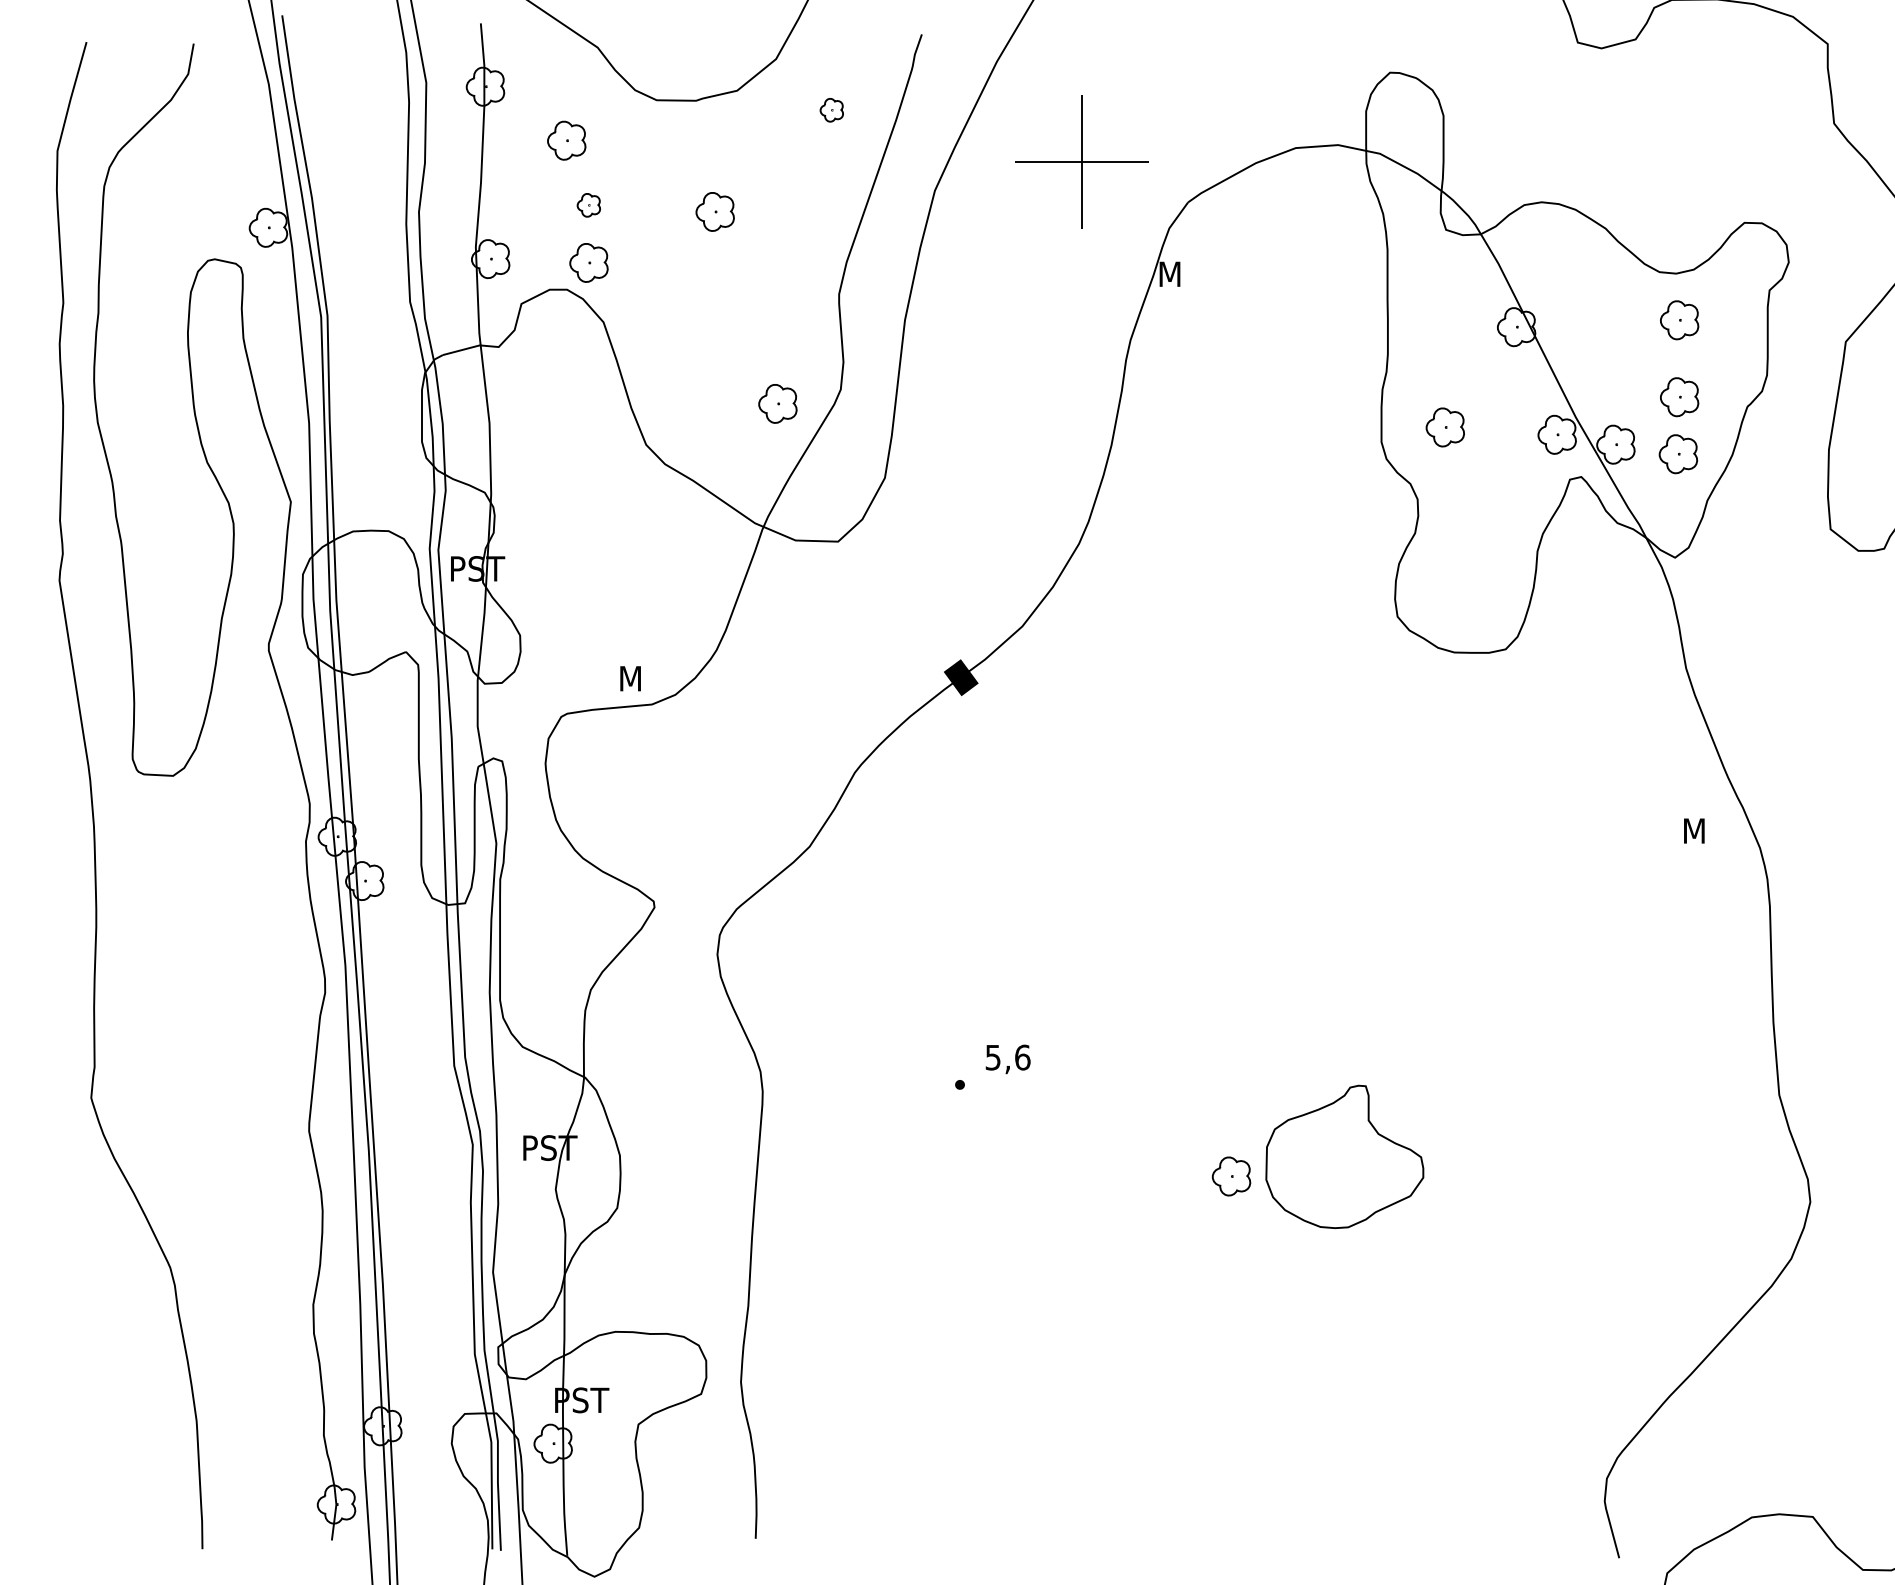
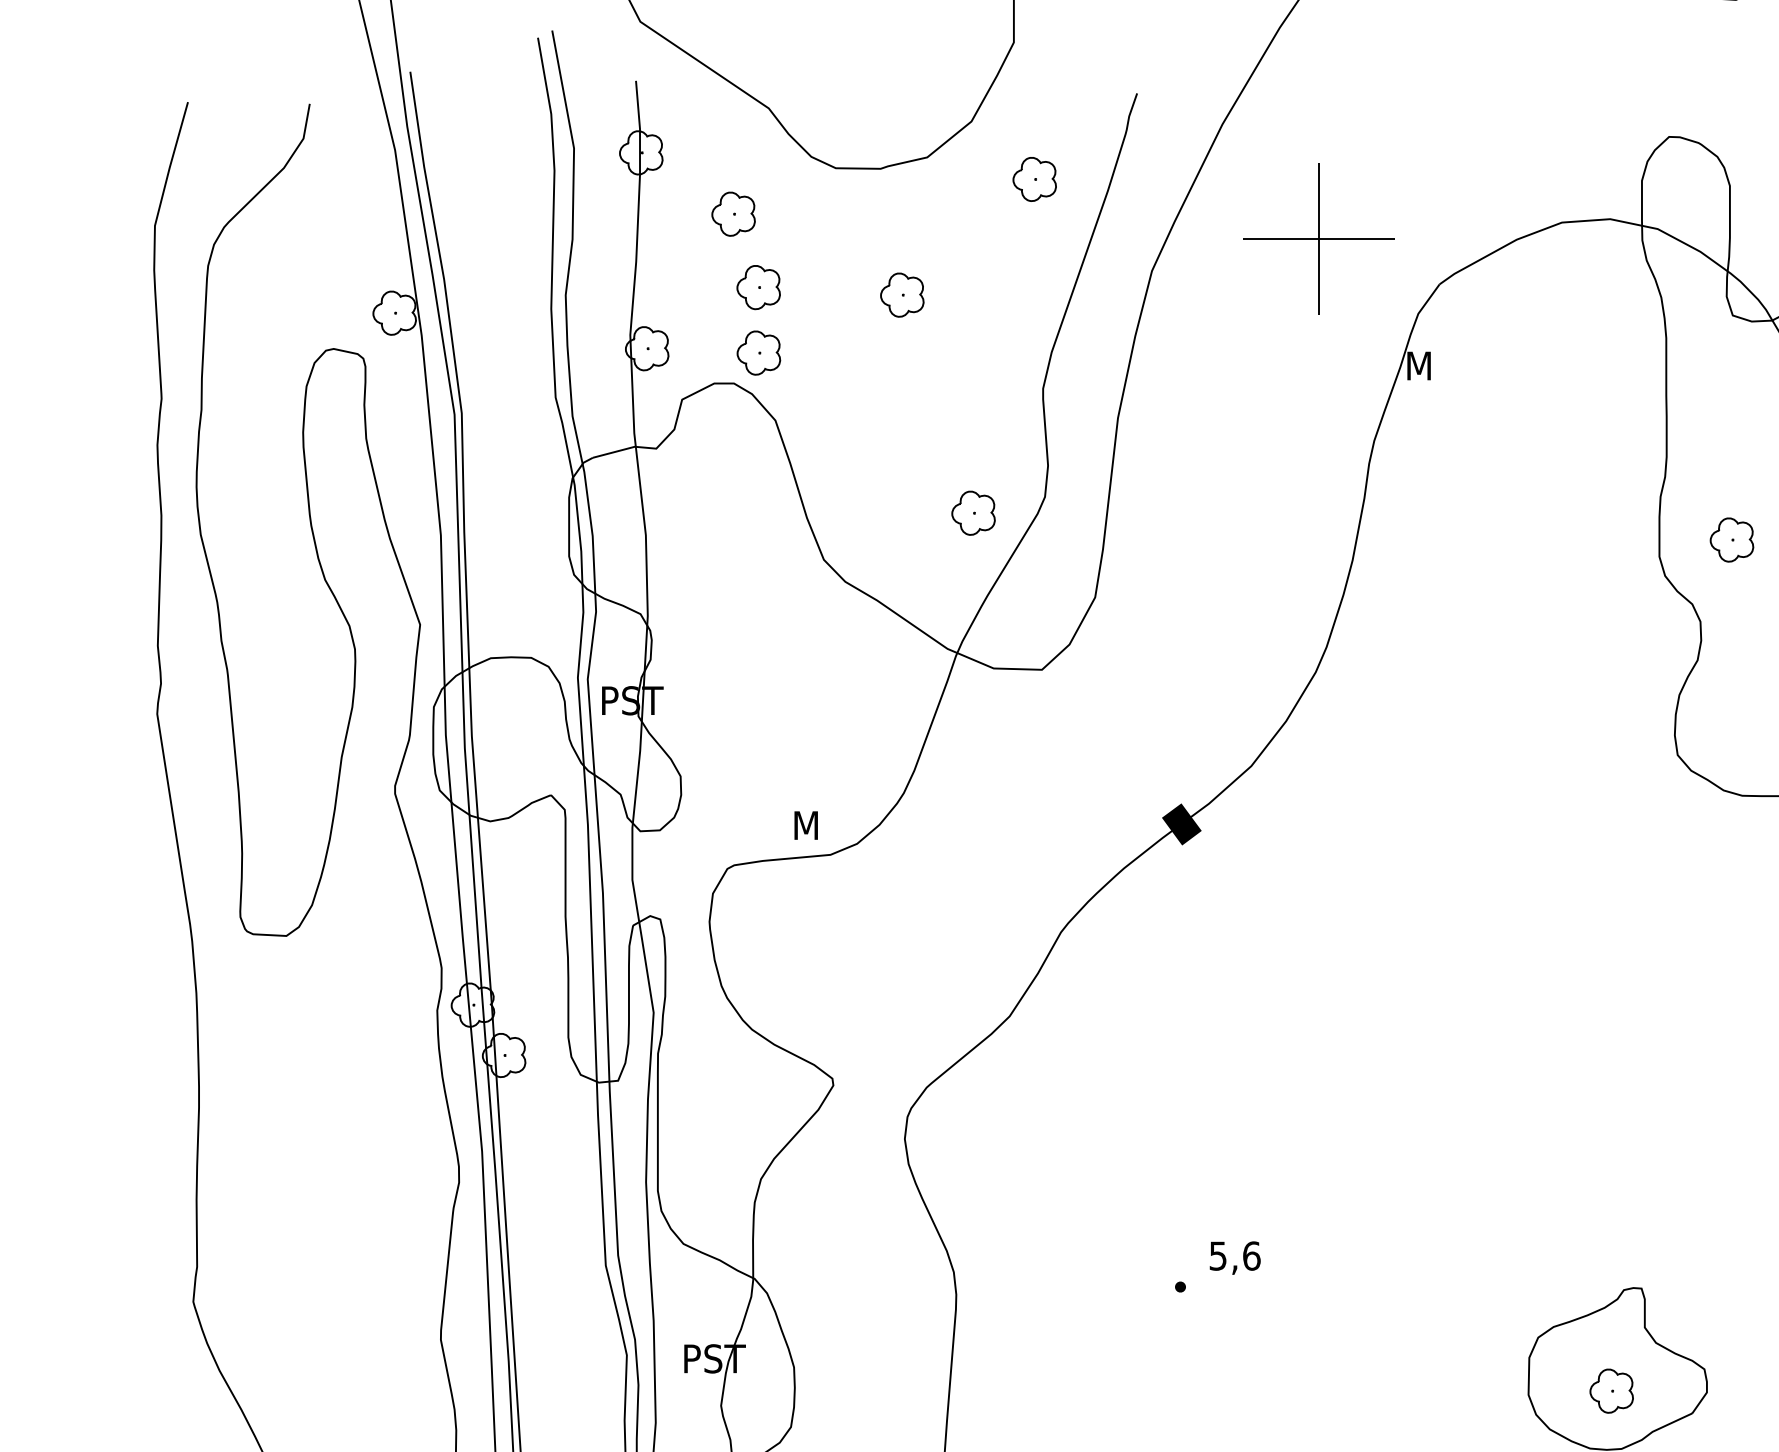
part: (831, 110) -> (1034, 179), size x1.67
part: (588, 205) -> (758, 287), size x1.67
part: (1231, 1176) -> (1611, 1391), moved

